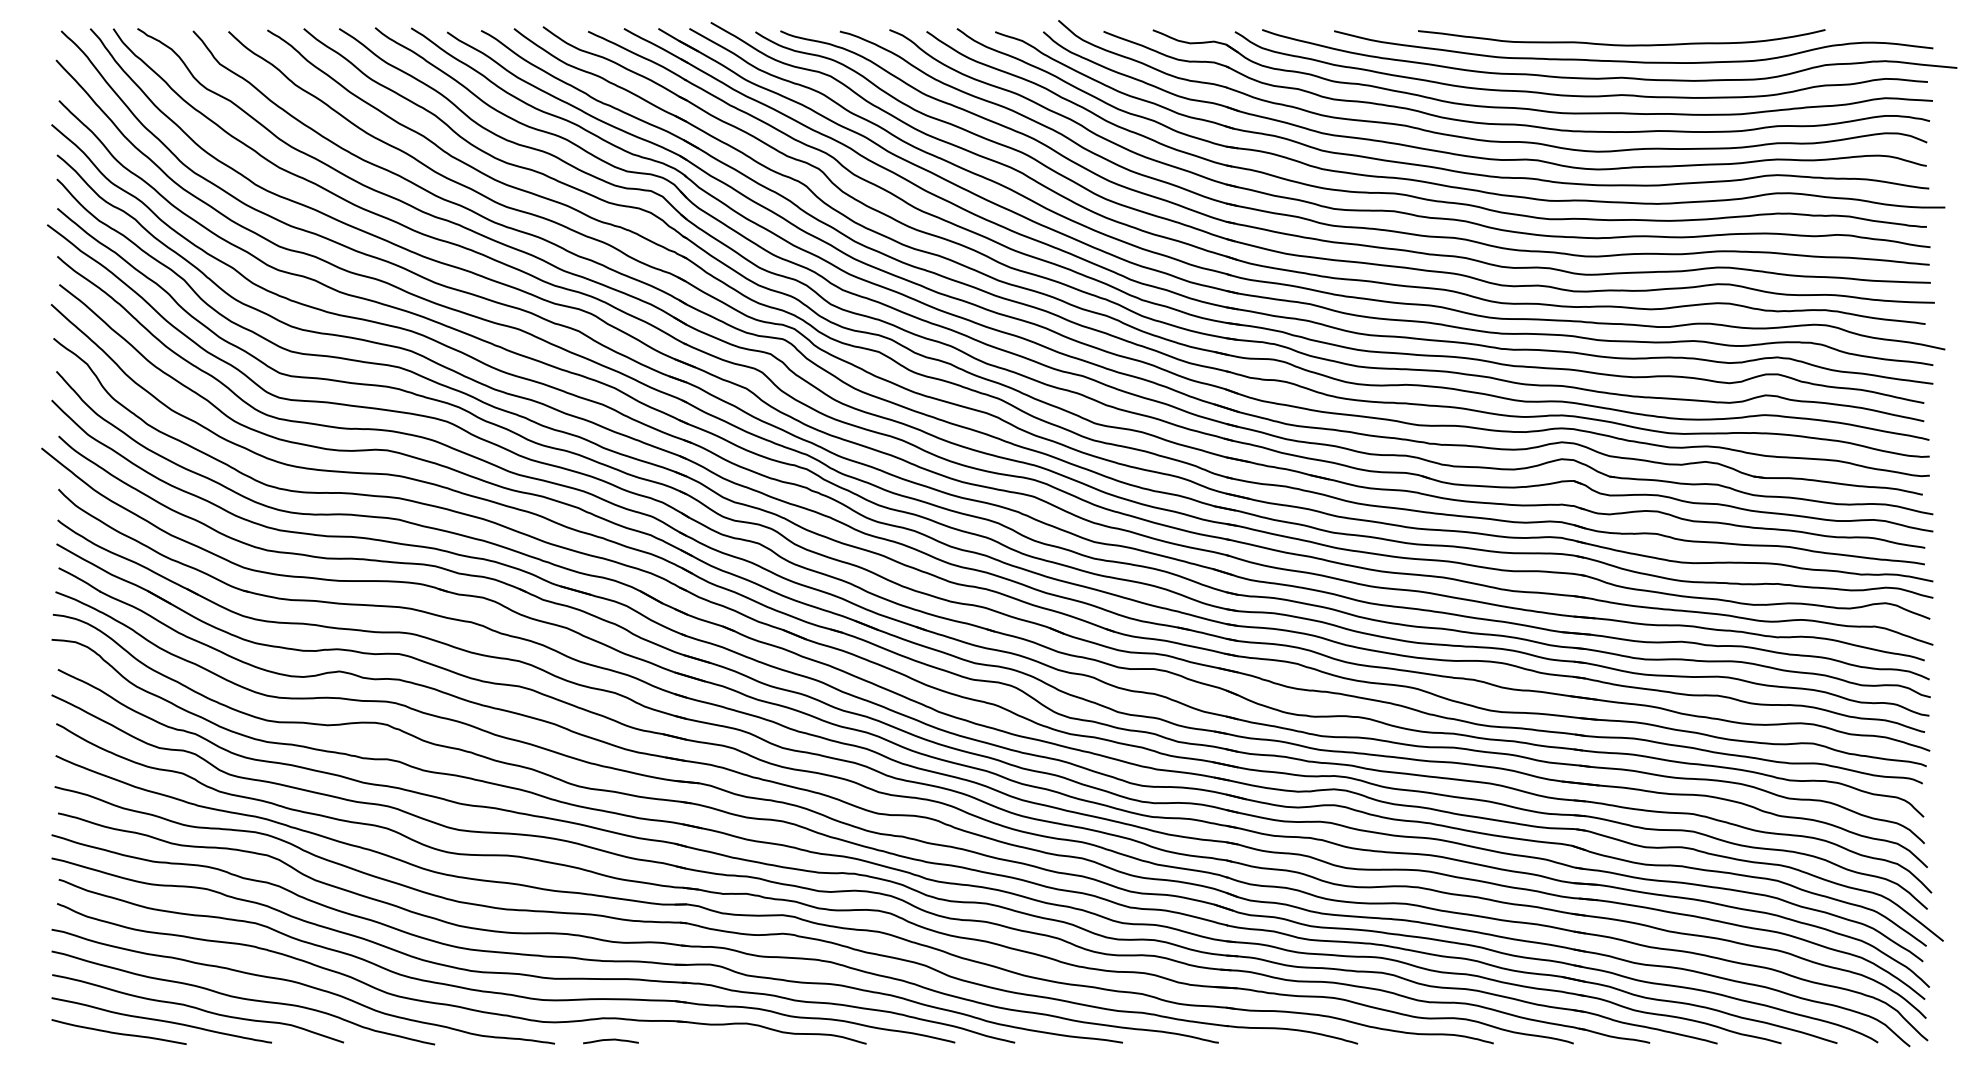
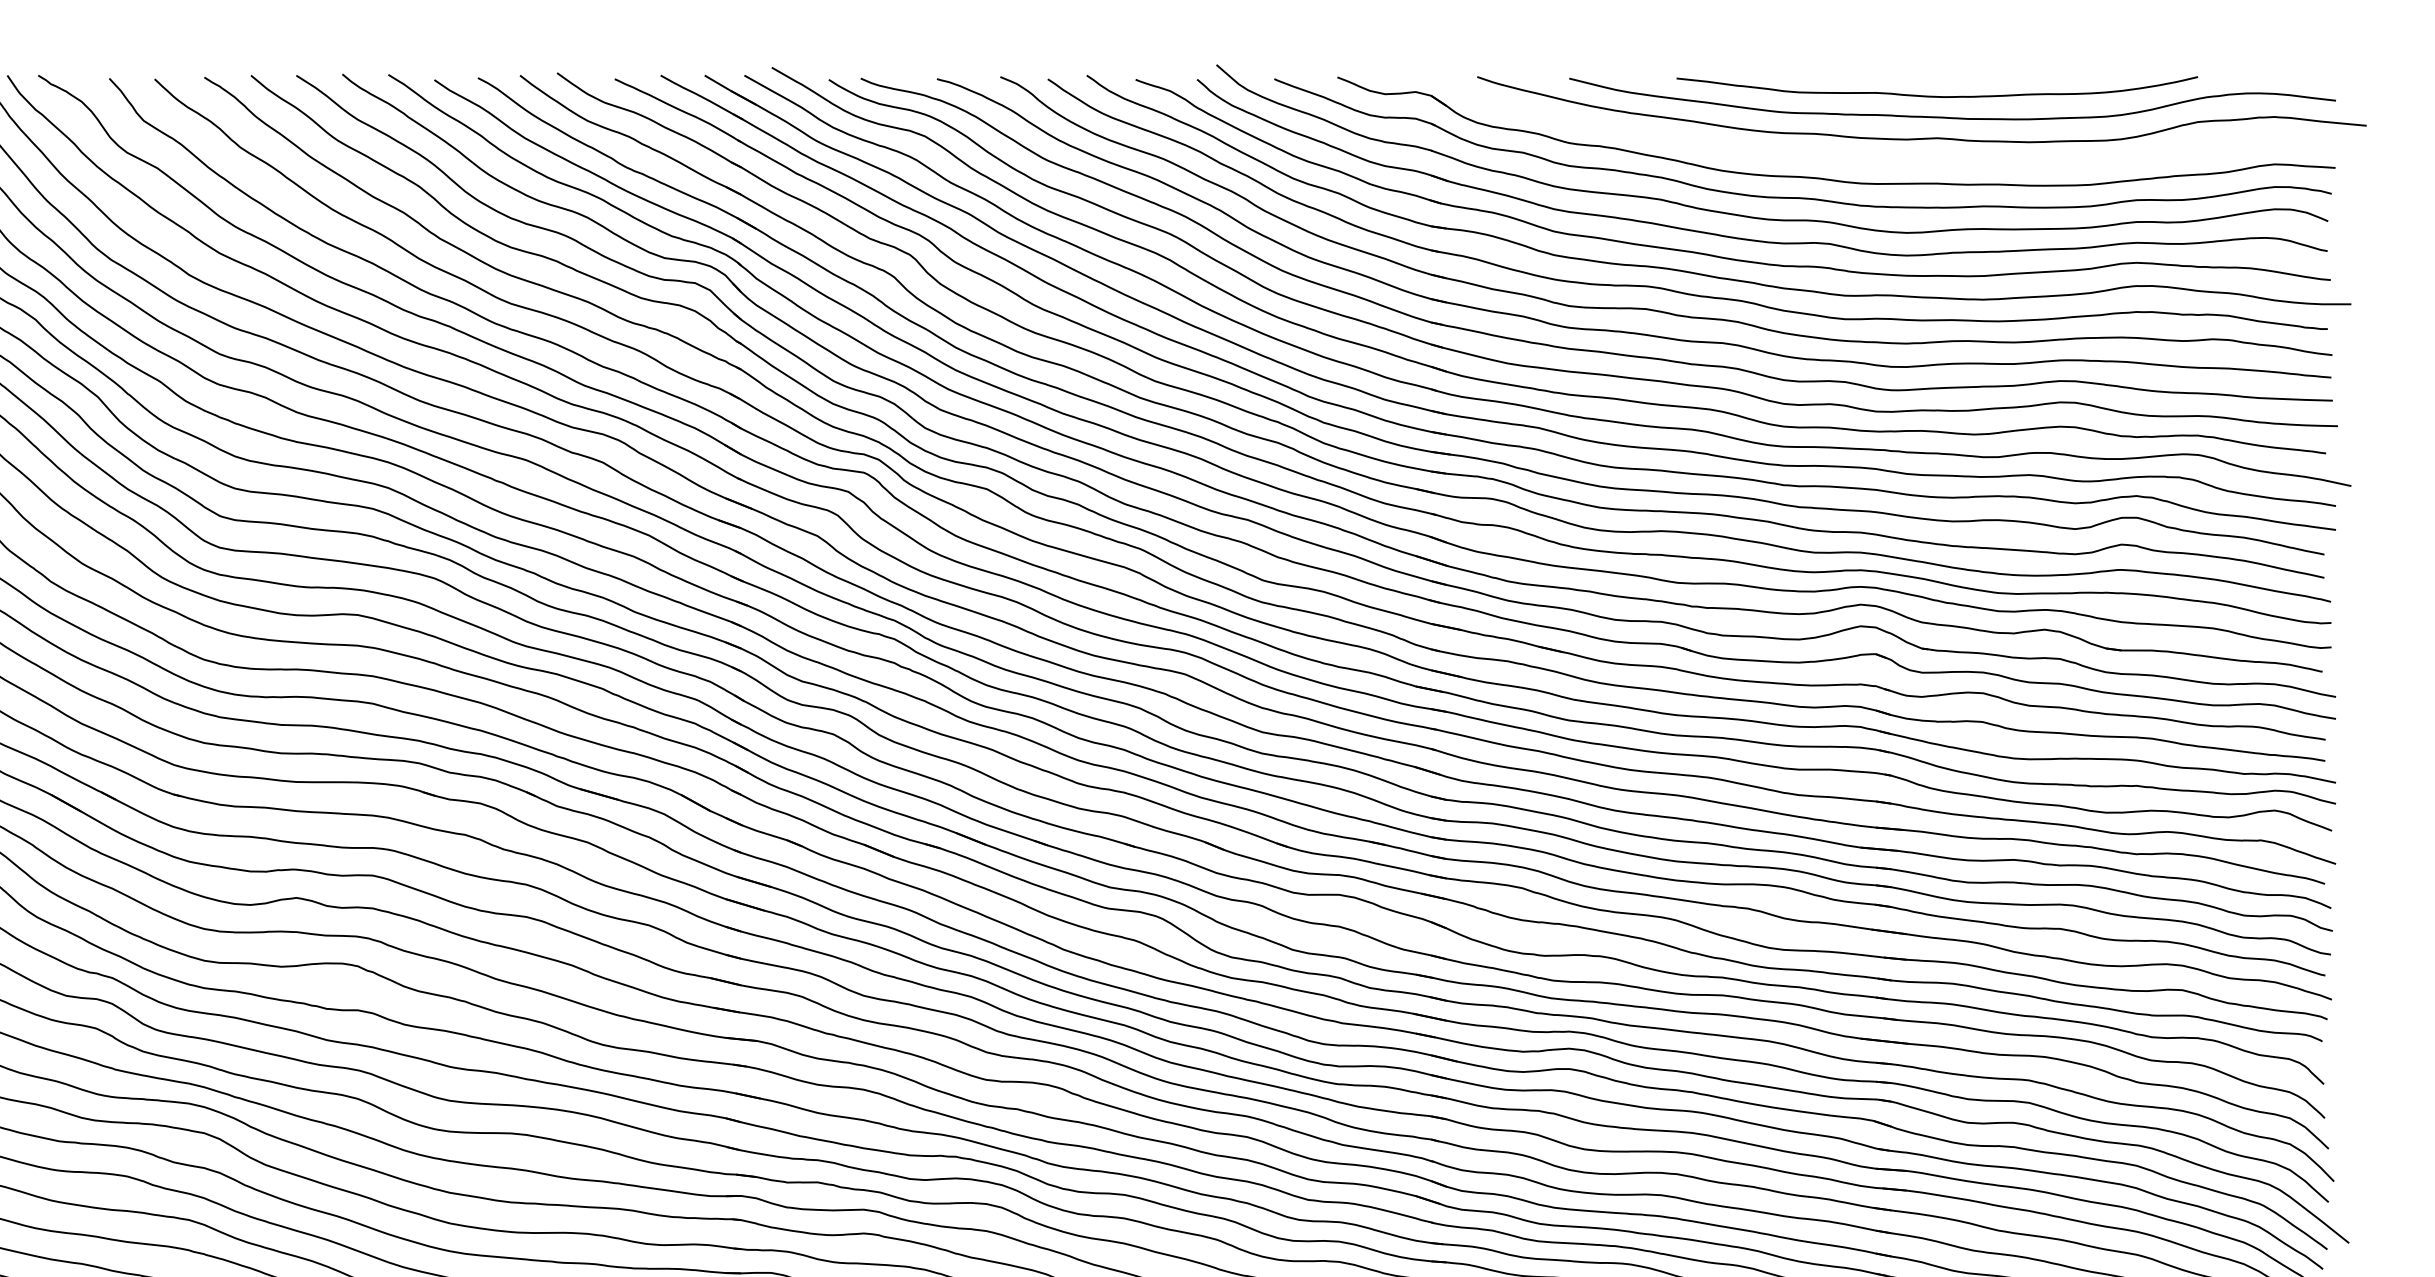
curve: (1580, 95) -> (1884, 160), removed

